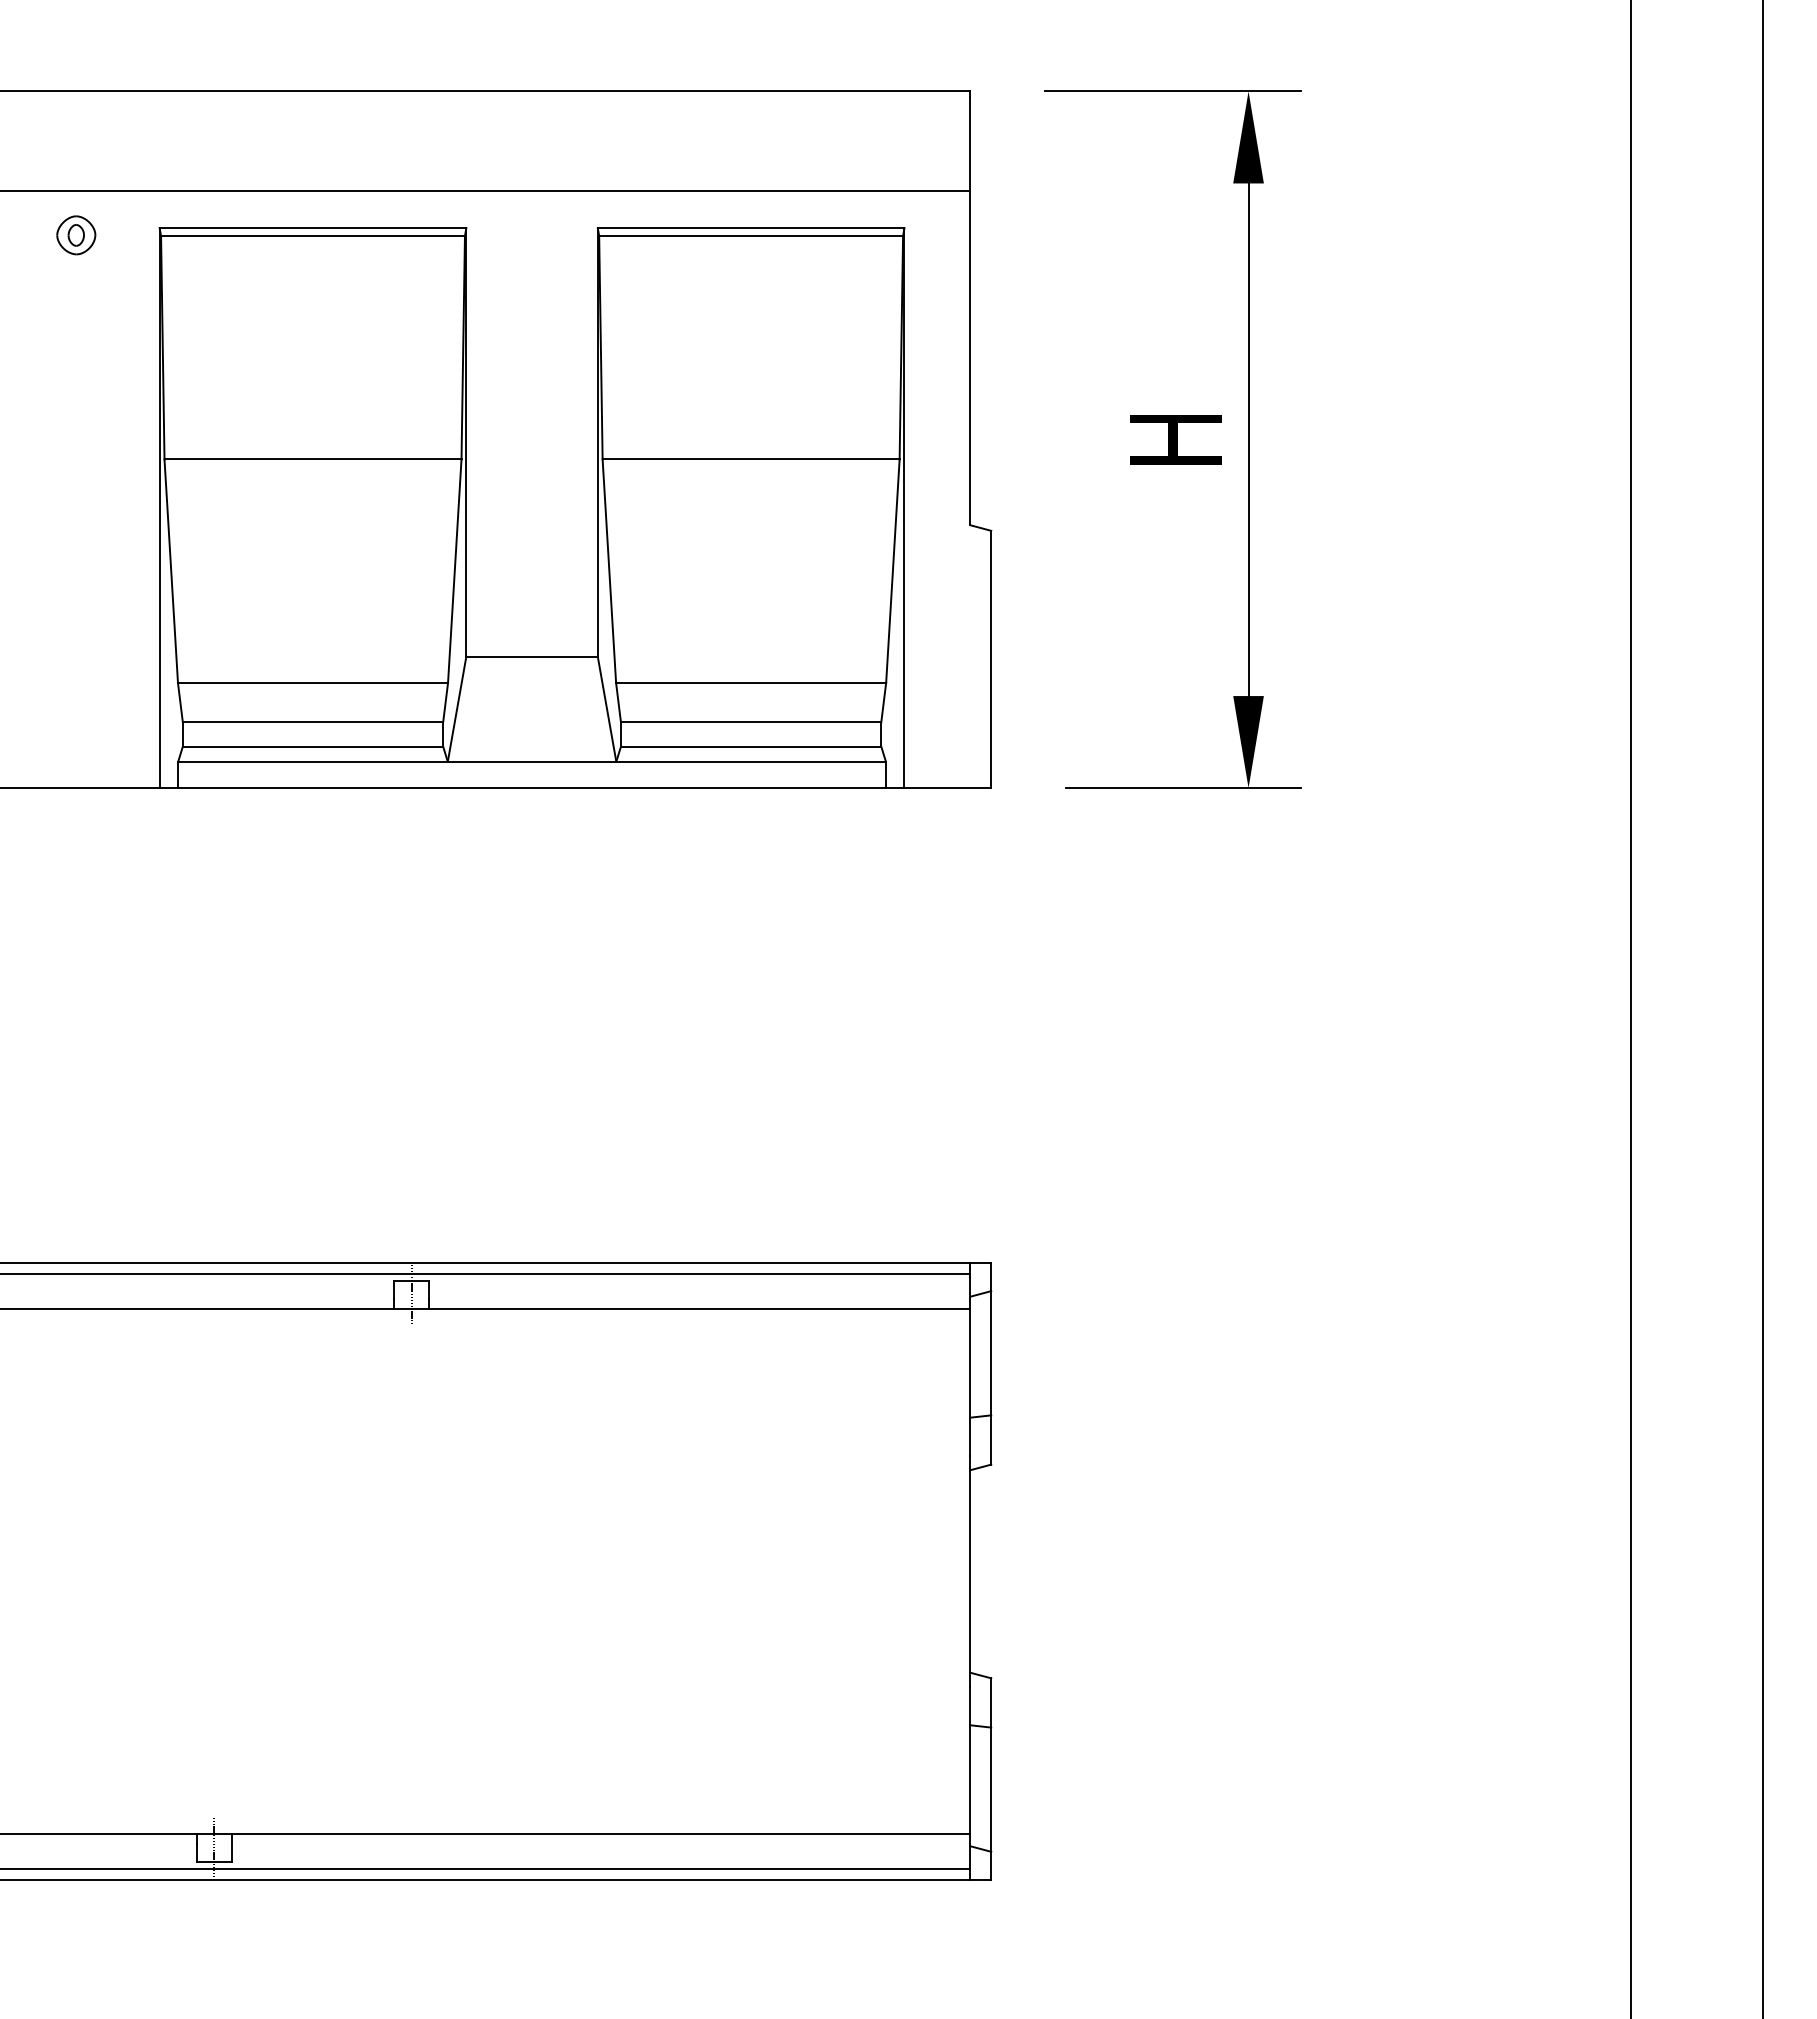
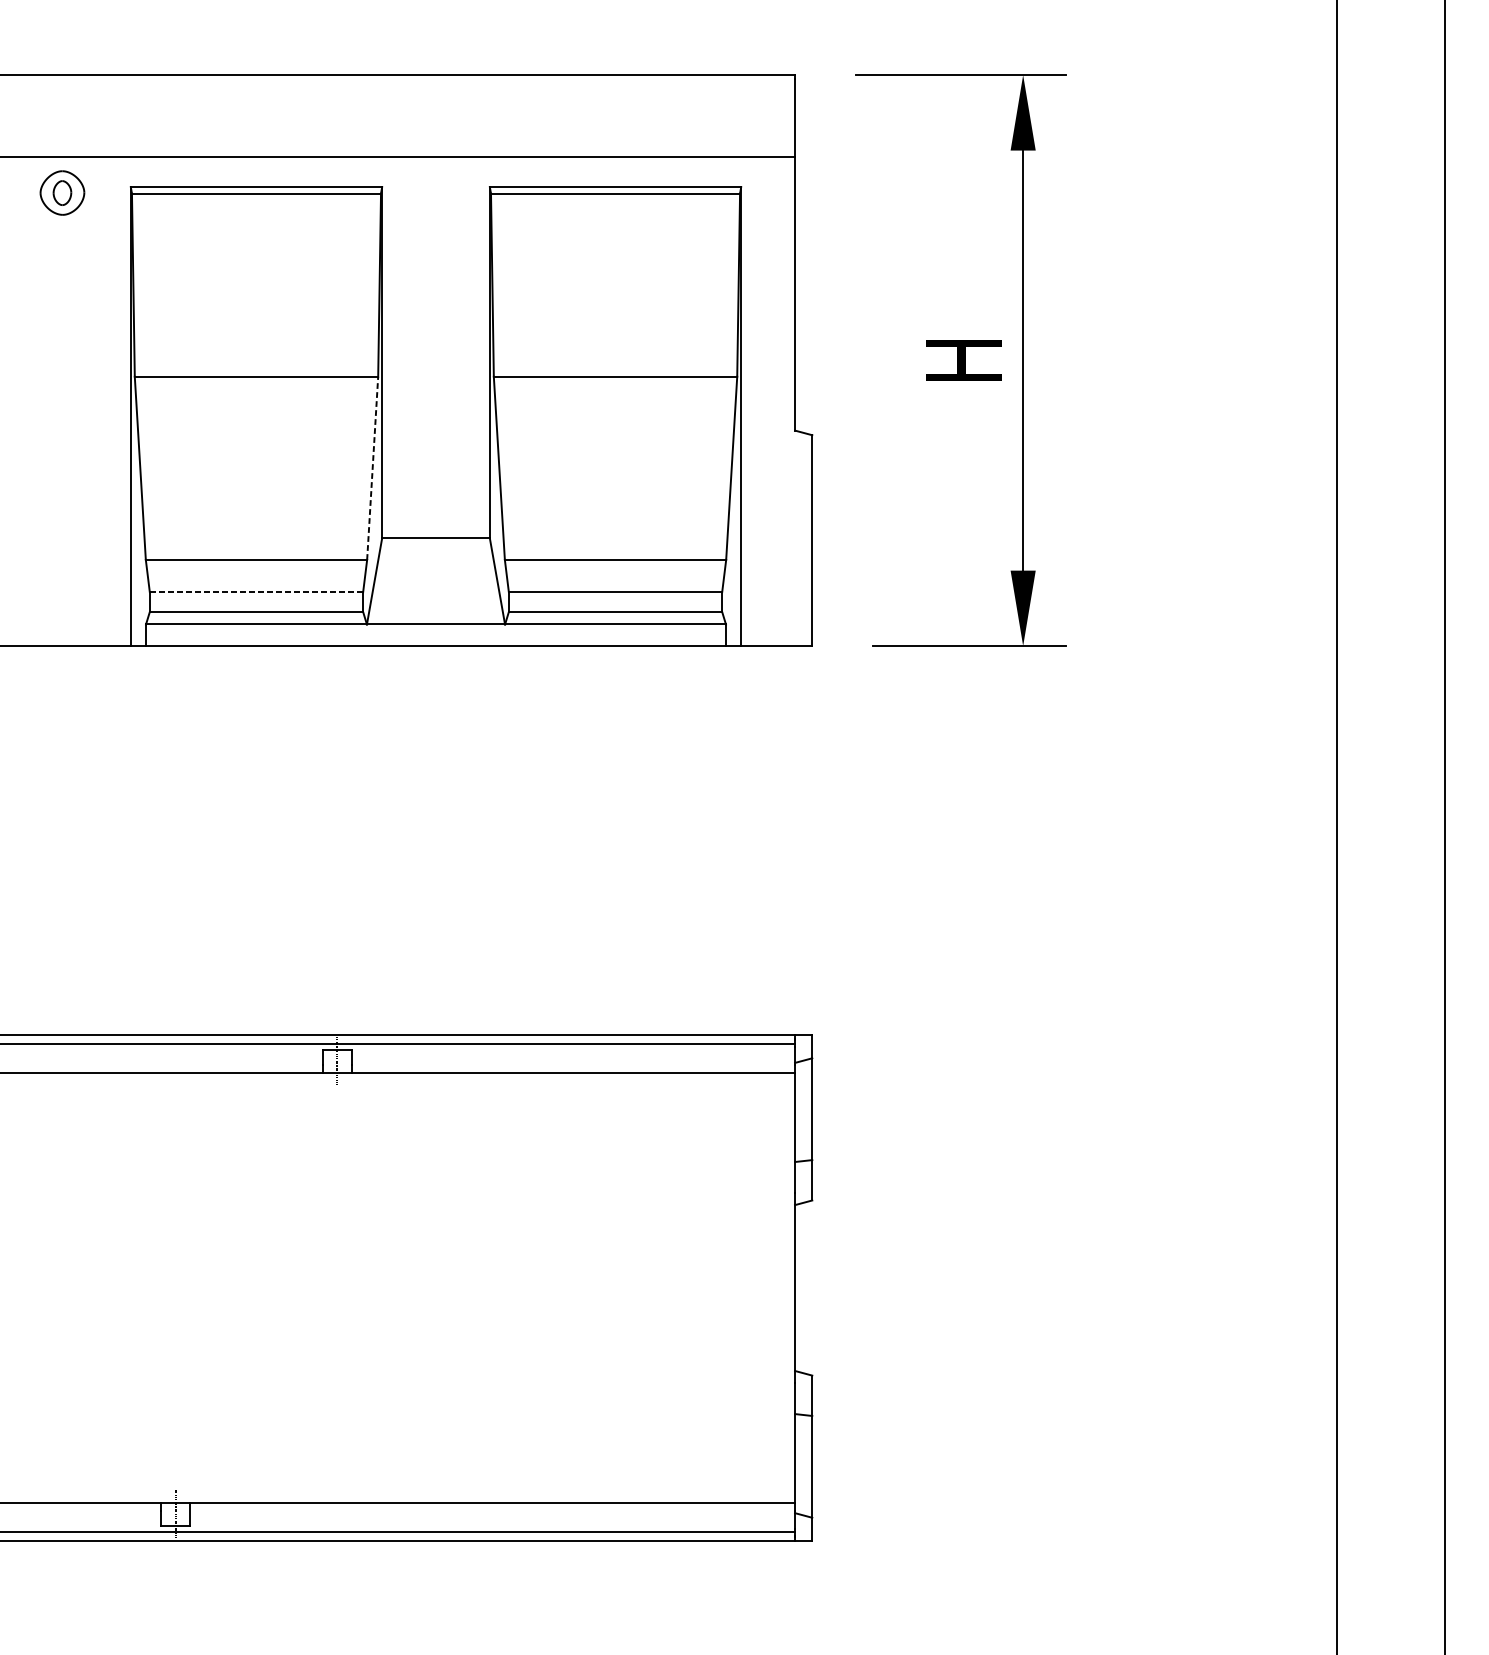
part: (76, 235) -> (62, 193), size x1.4
line: (454, 571) -> (372, 468), solid -> dashed
line: (312, 722) -> (256, 592), solid -> dashed

